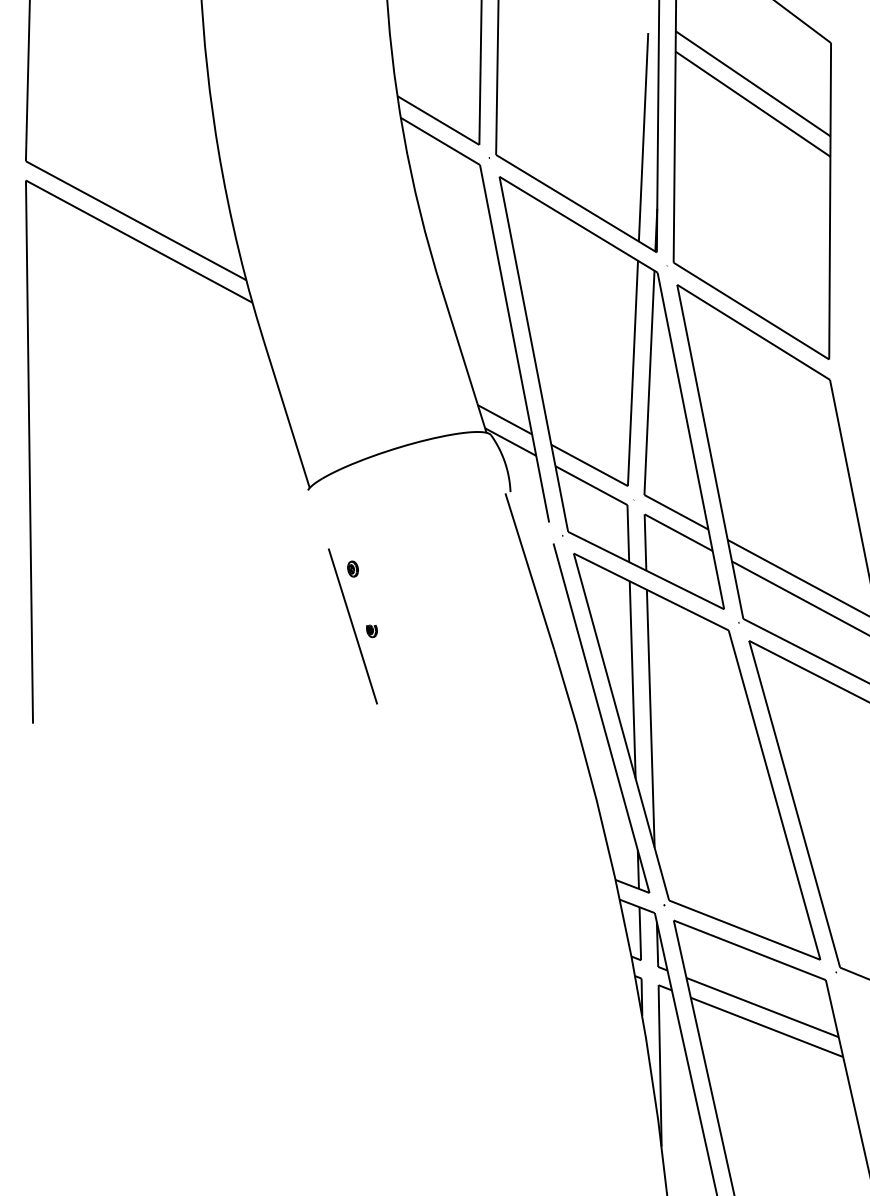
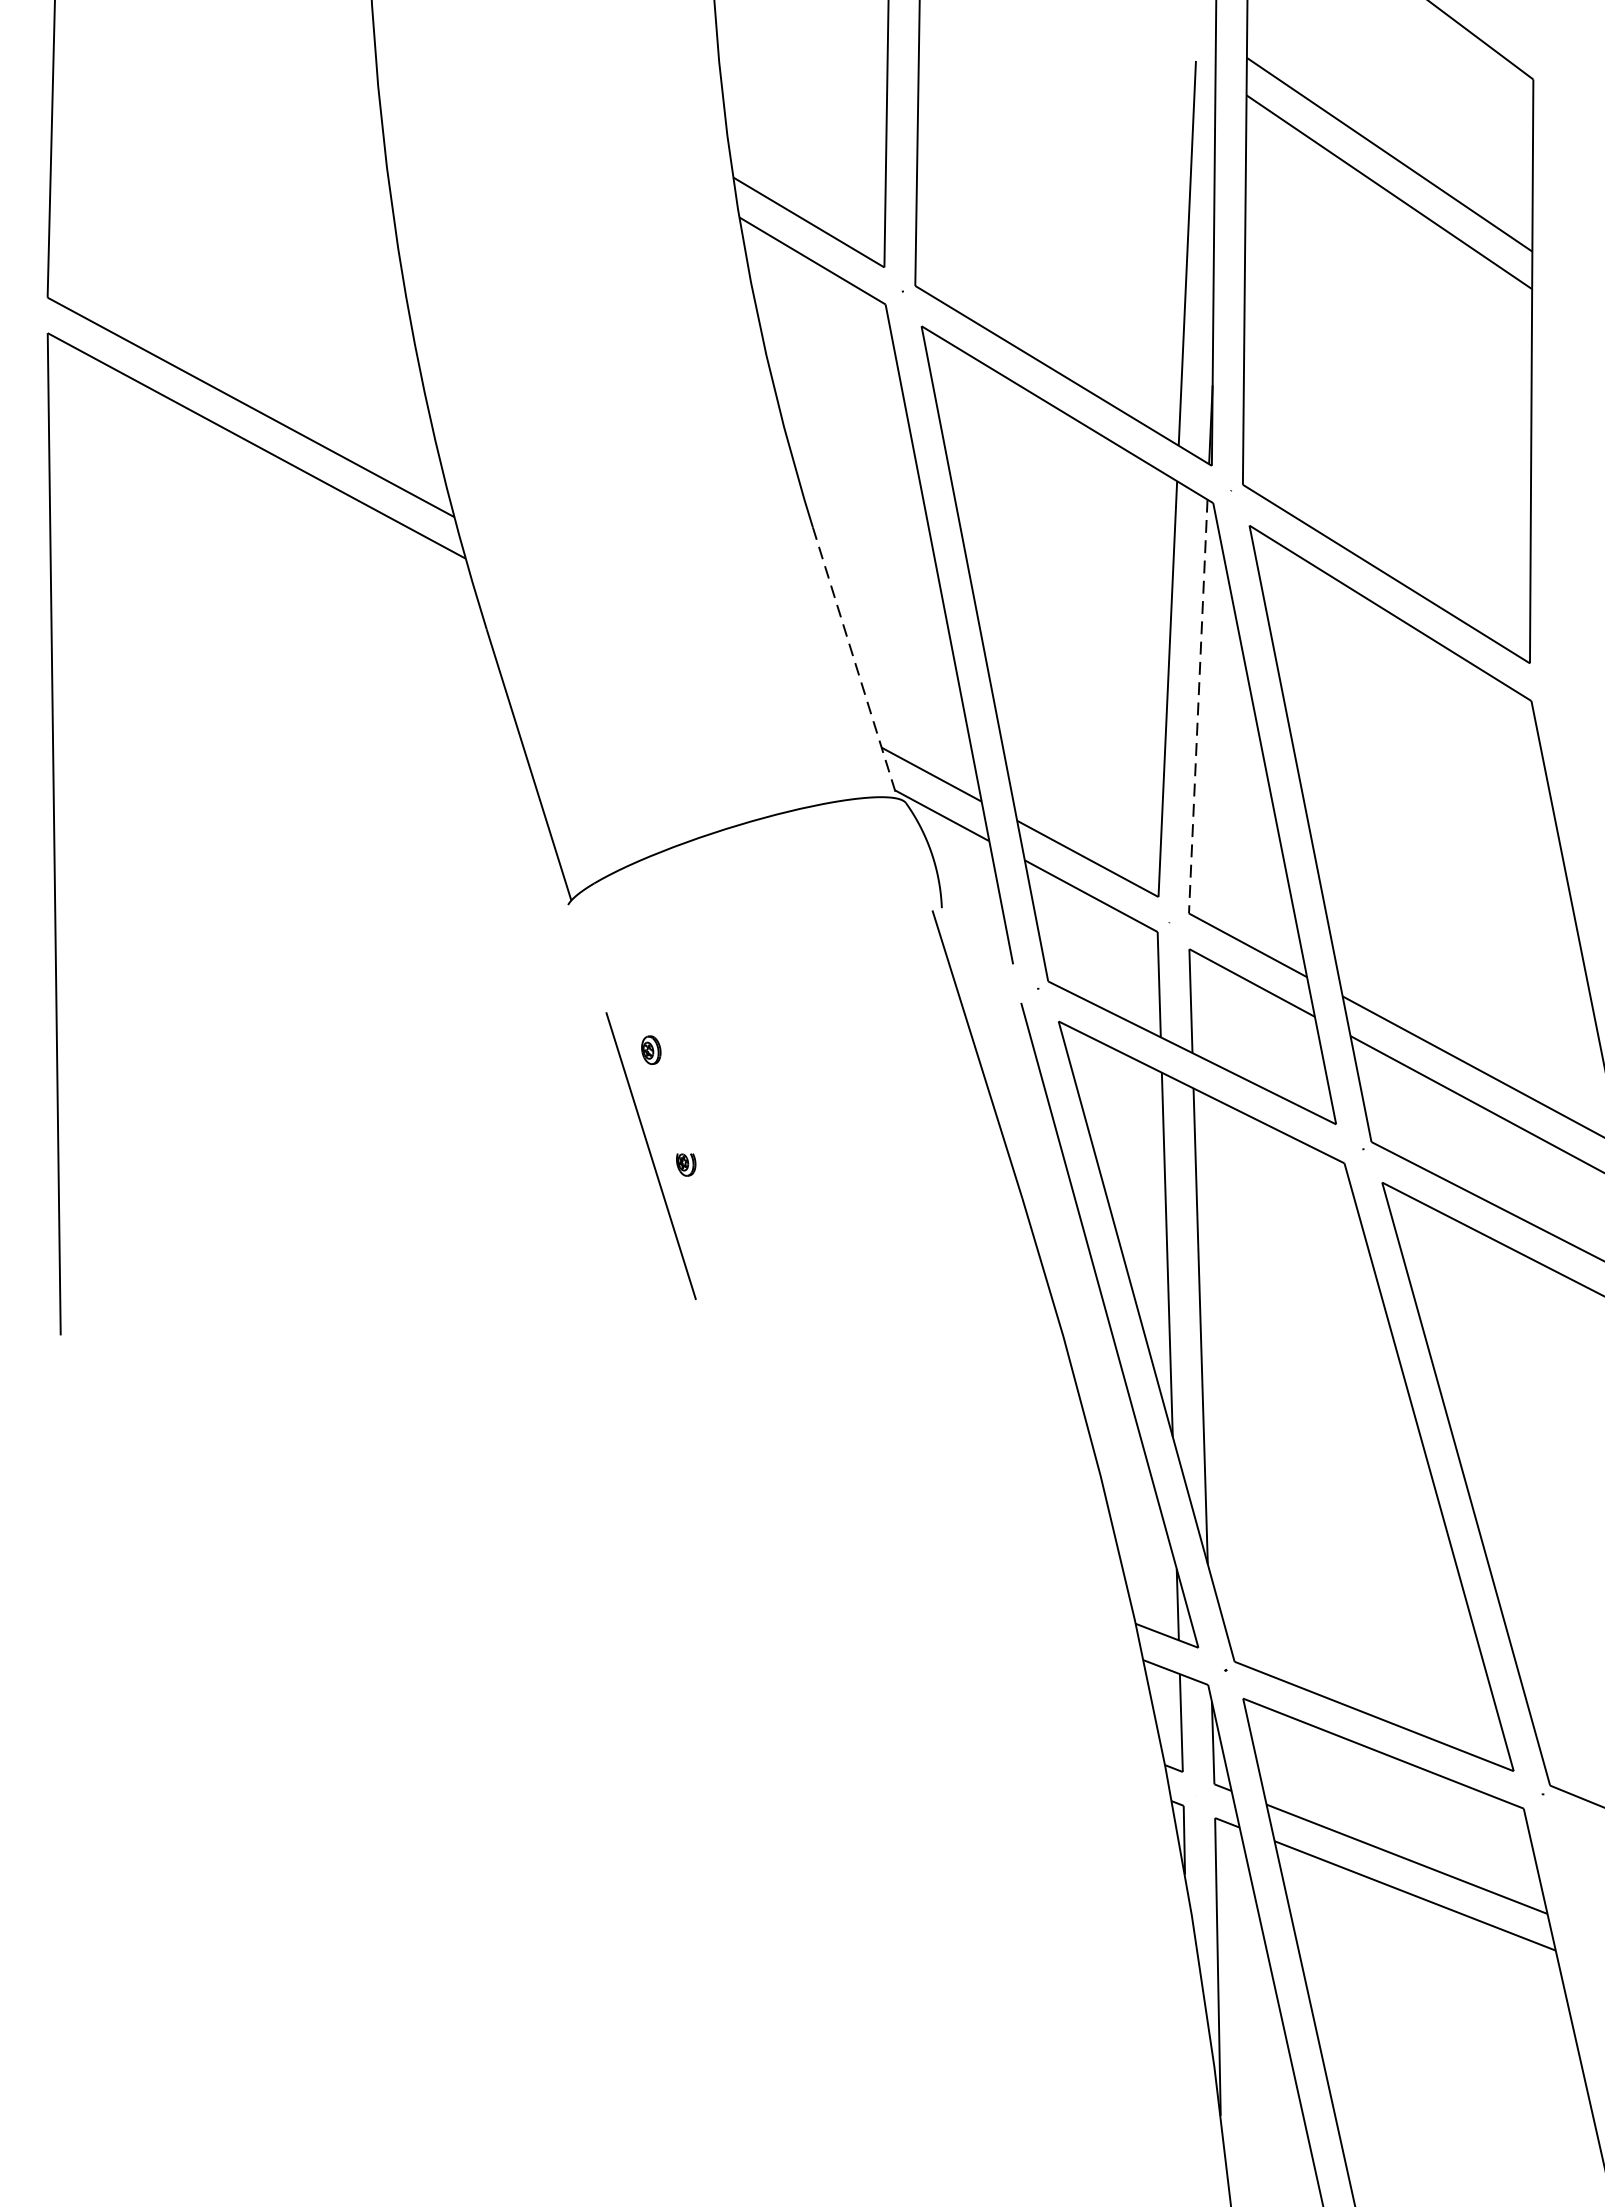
line: (463, 359) -> (855, 663), solid -> dashed
line: (649, 383) -> (1198, 707), solid -> dashed

